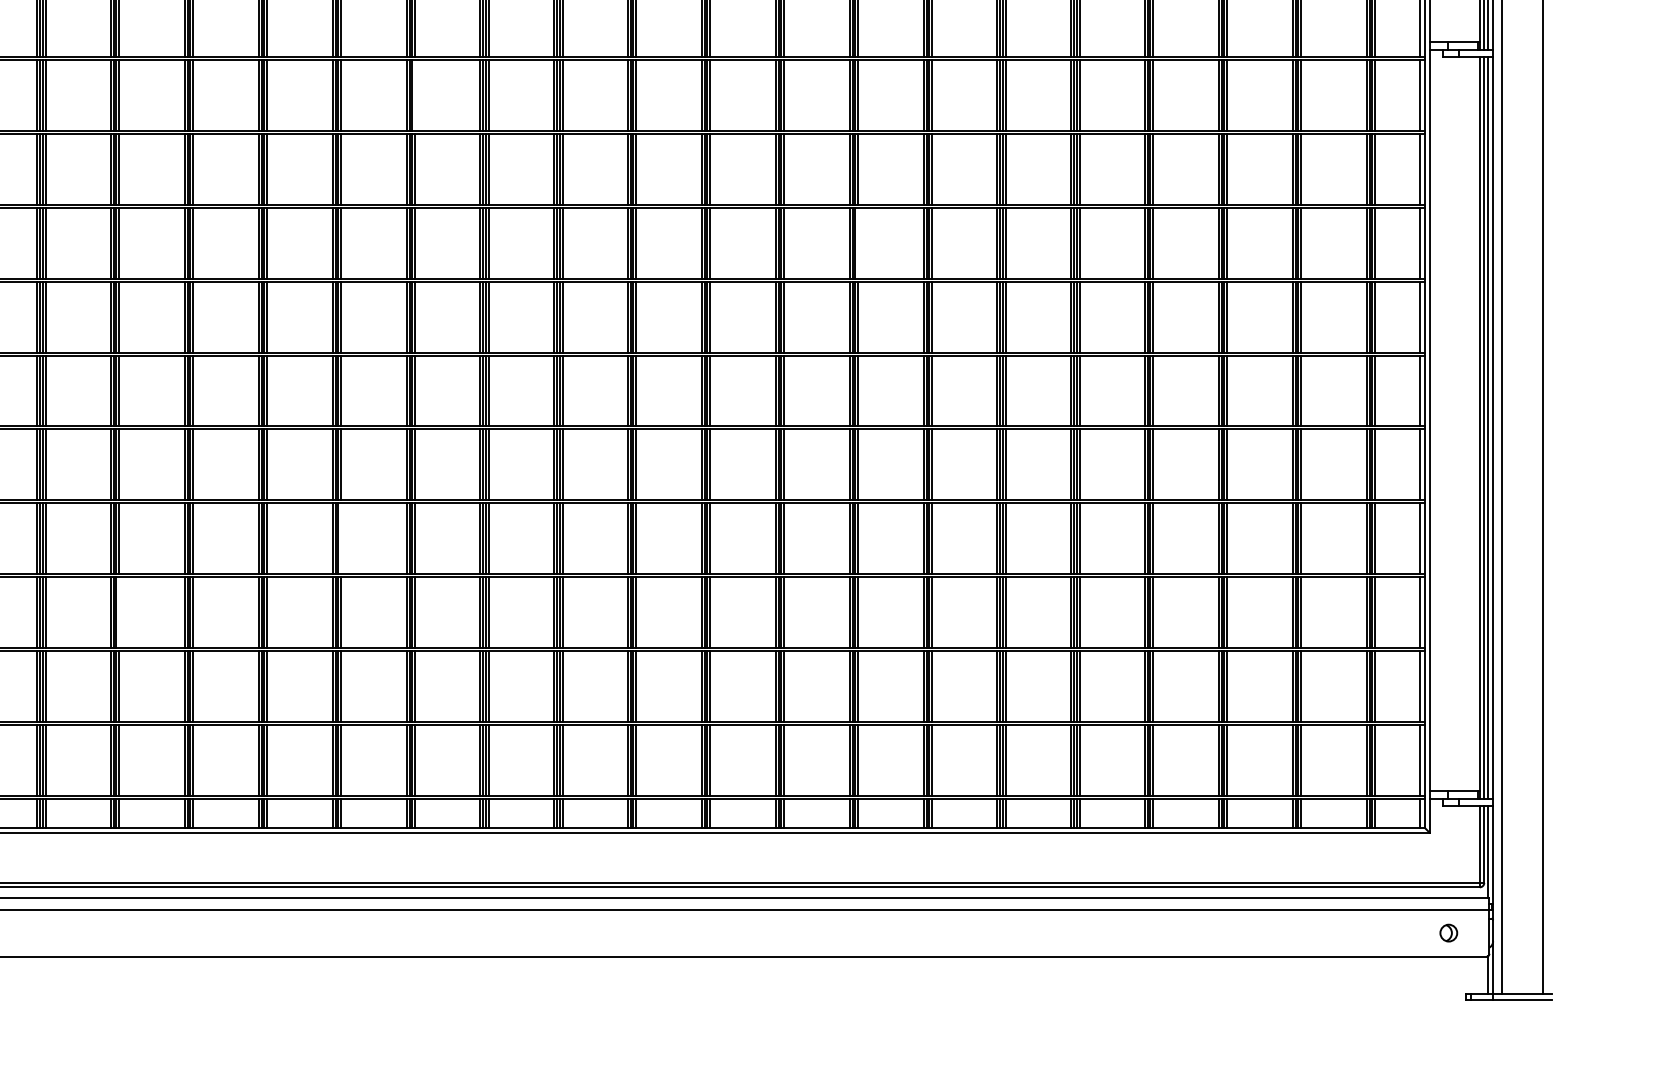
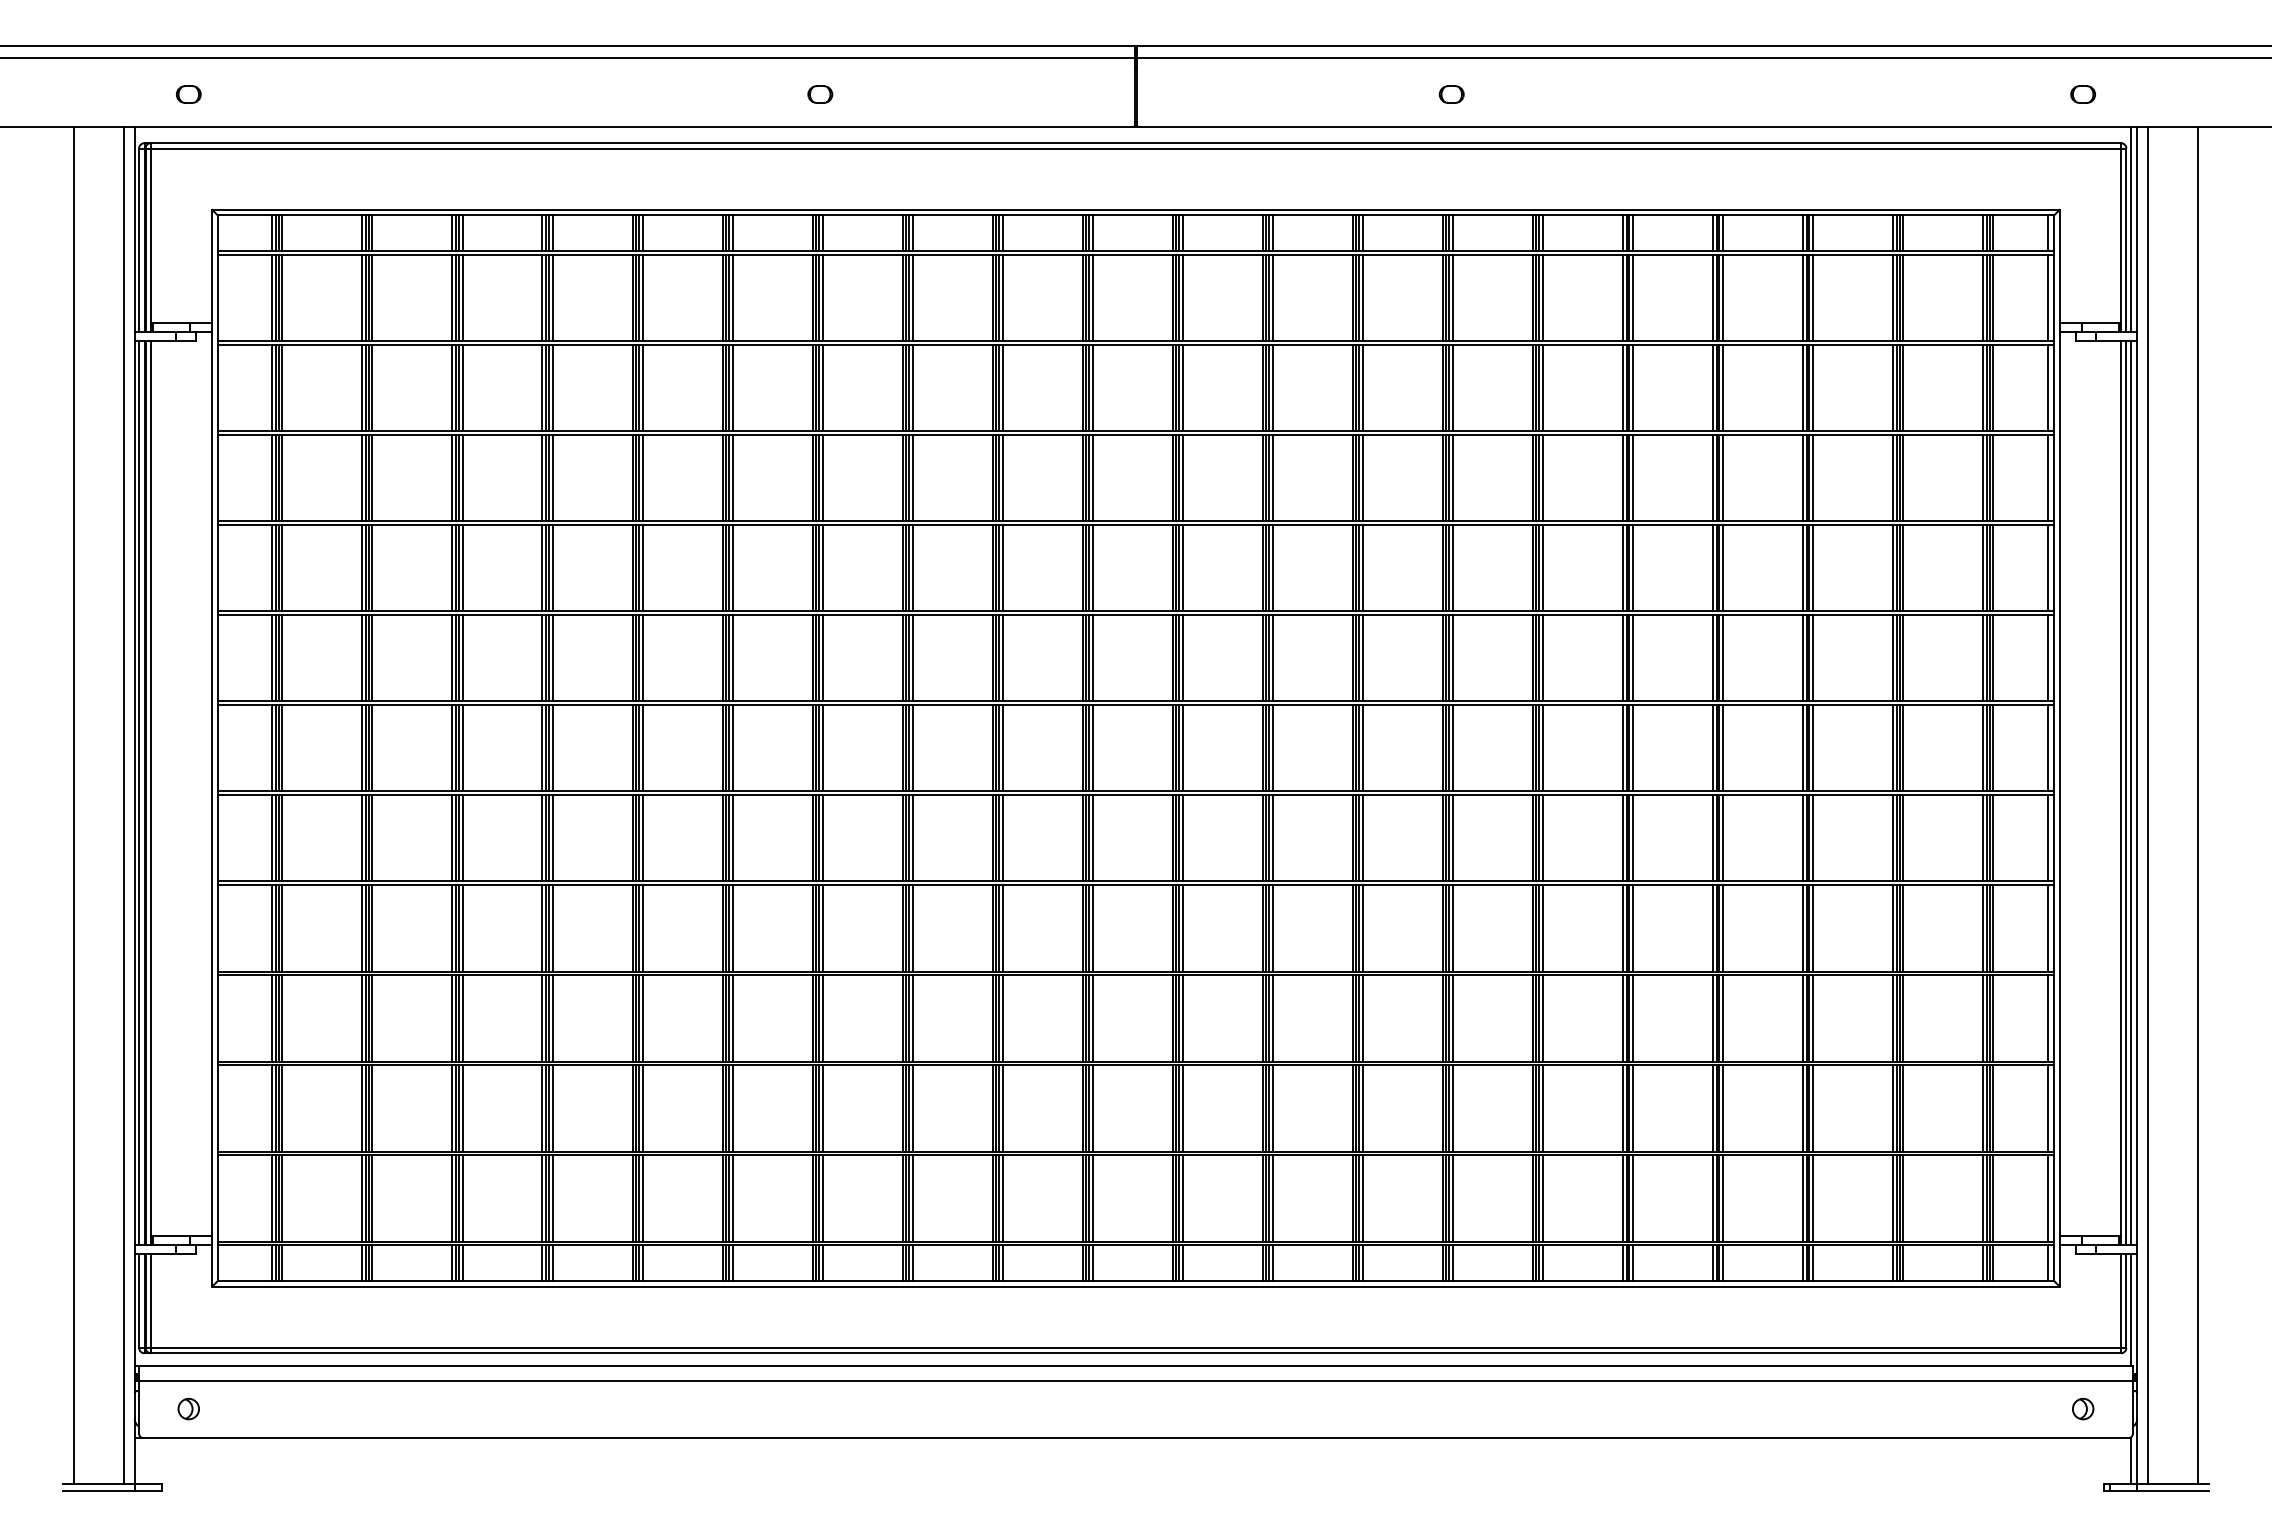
line: (414, 95) -> (822, 387), added
line: (857, 242) -> (1362, 567), added
line: (340, 538) -> (732, 928), added
line: (119, 612) -> (462, 1018), added

